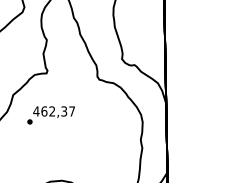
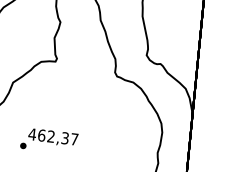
text: (50, 115) -> (48, 141), moved

